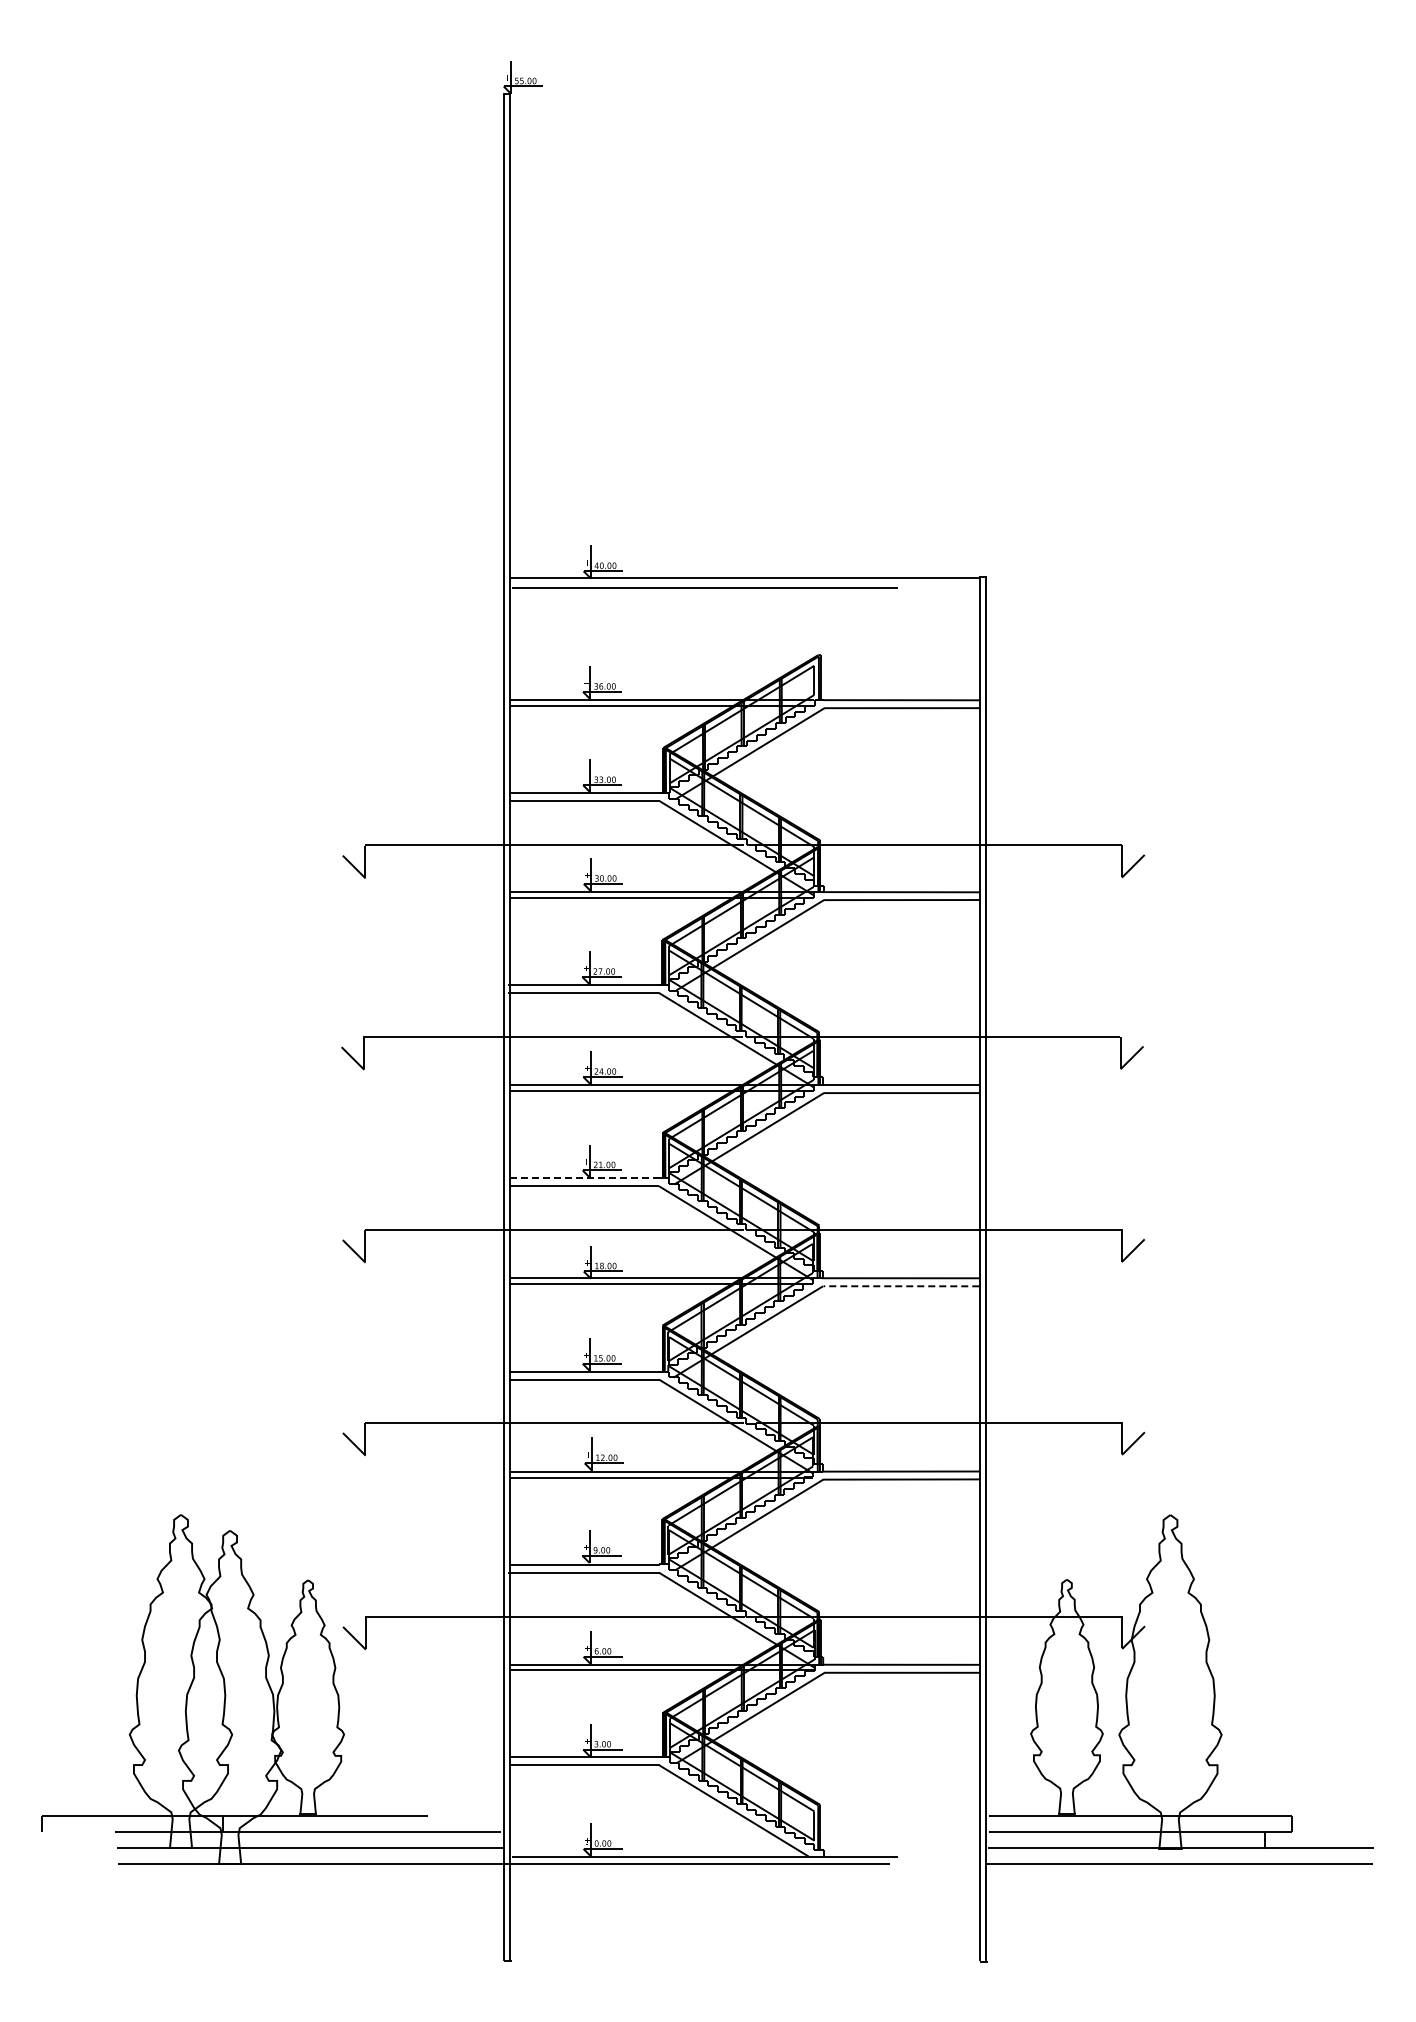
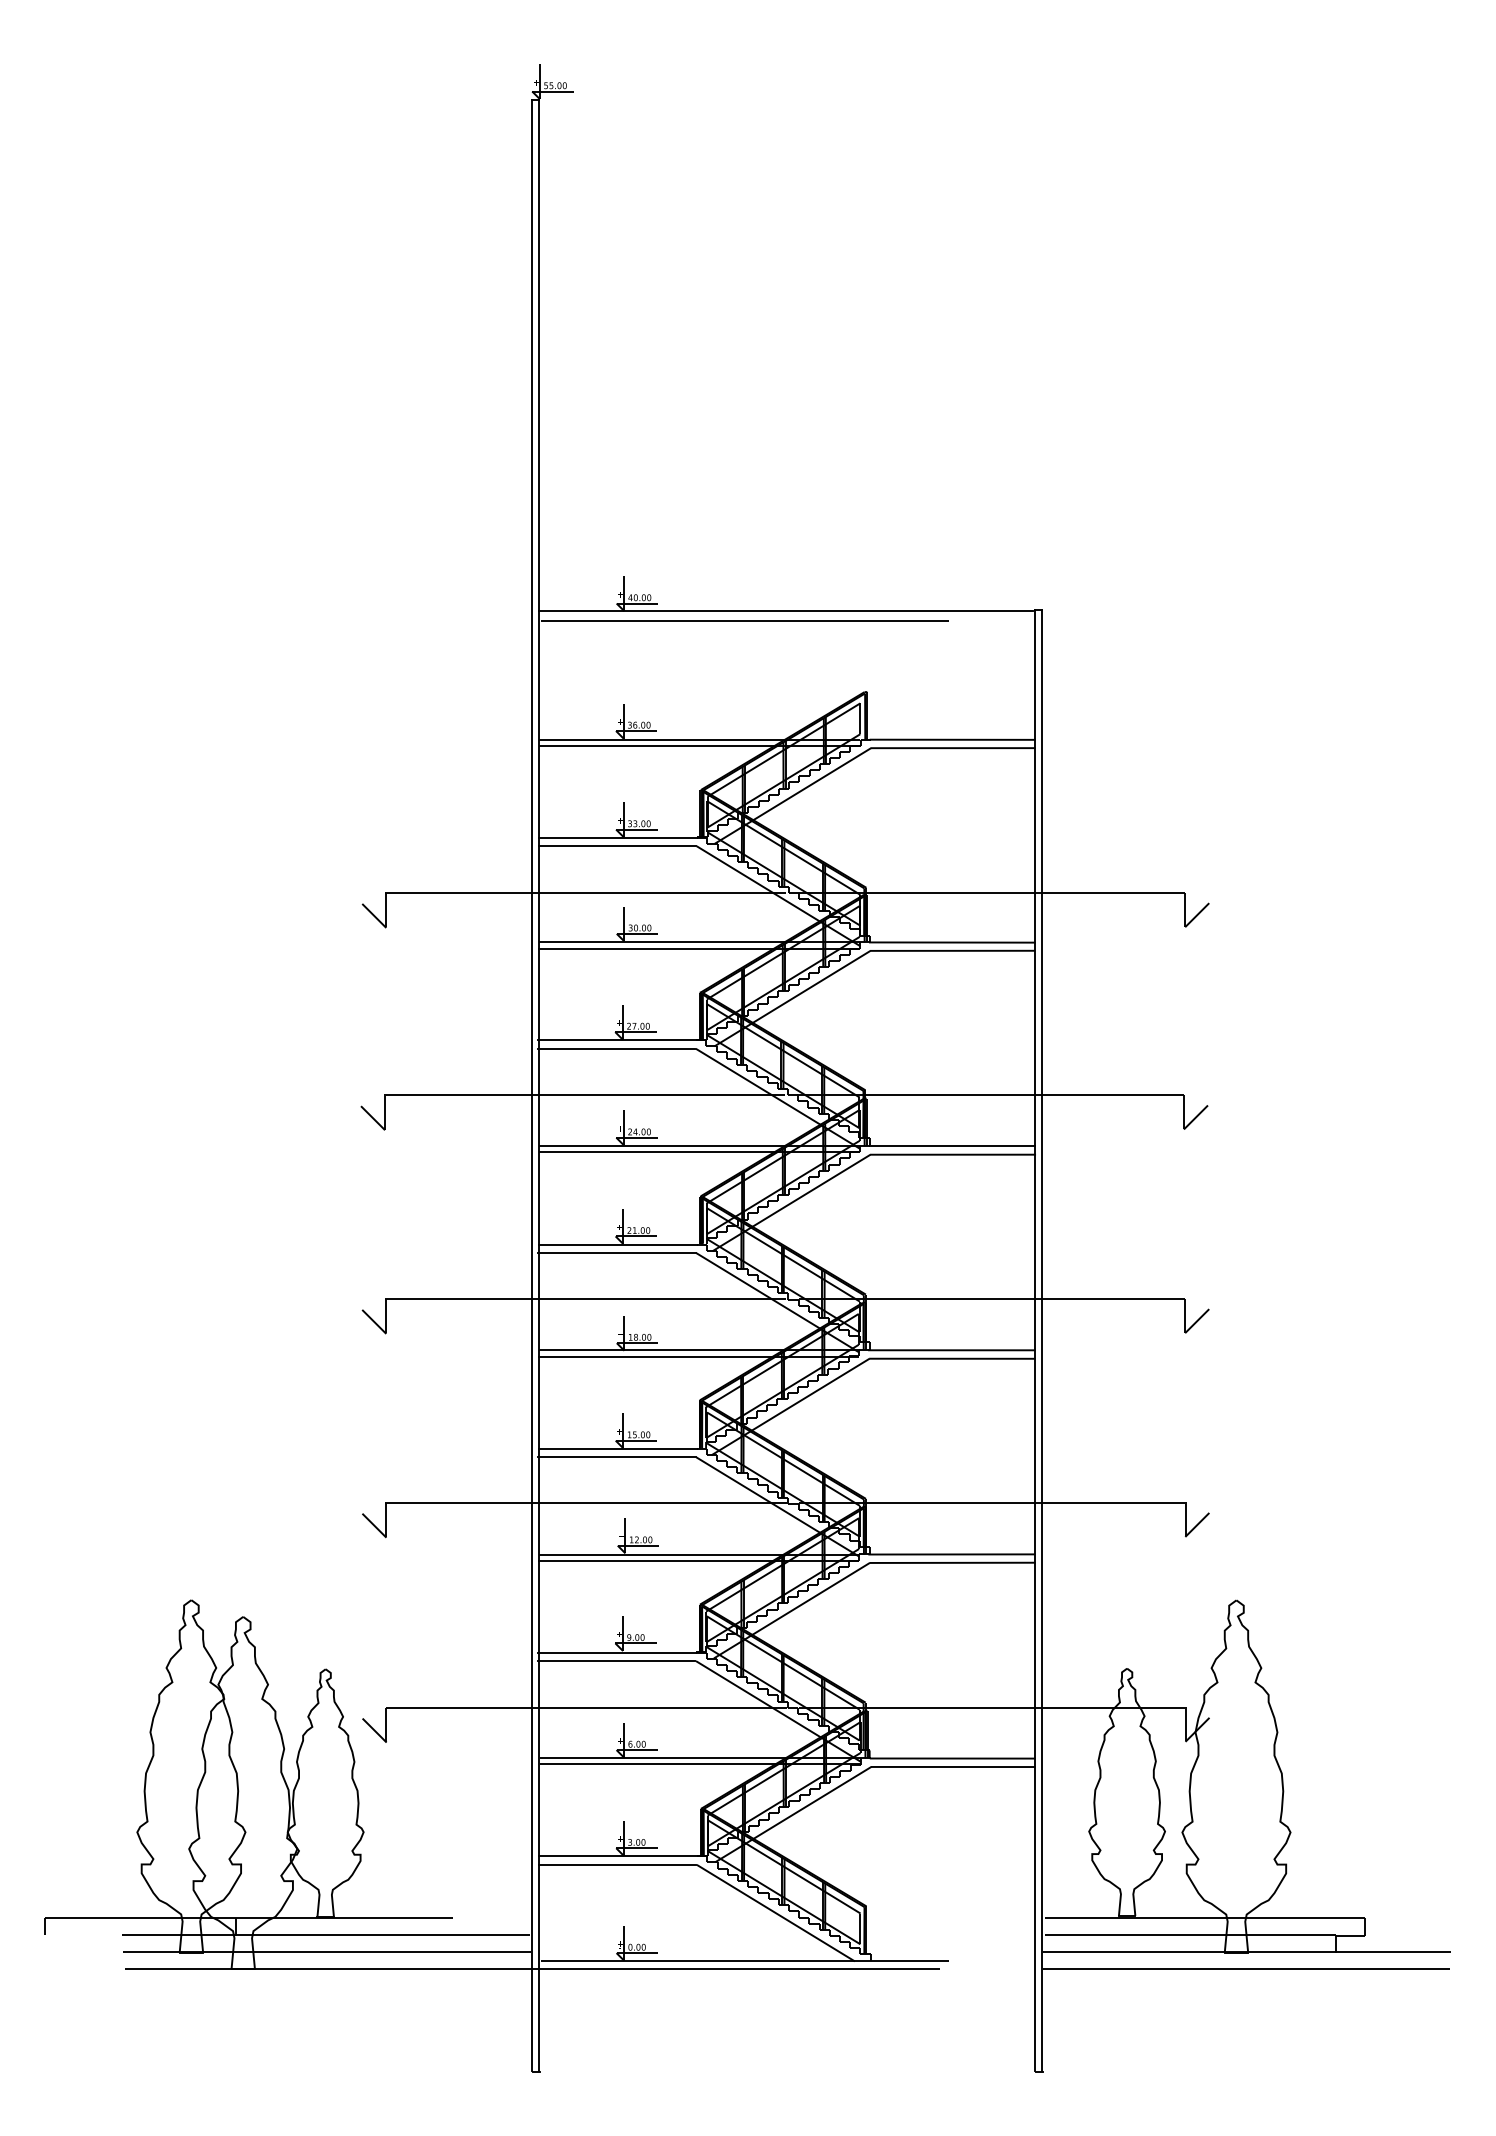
line: (584, 1178) -> (617, 1244), dashed -> solid
line: (901, 1286) -> (952, 1358), dashed -> solid

